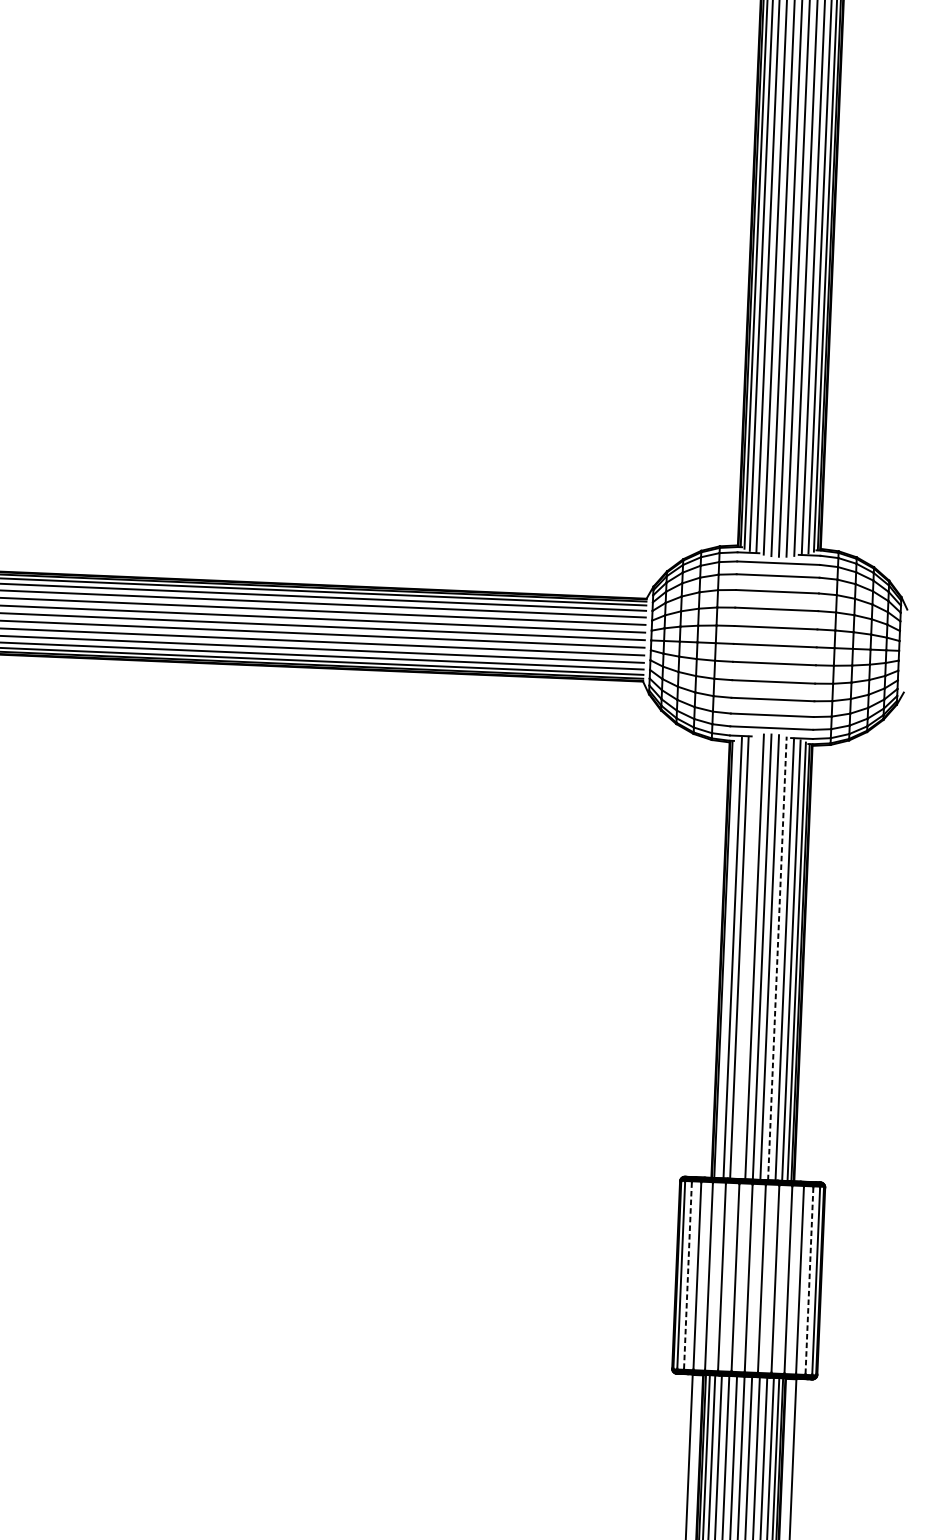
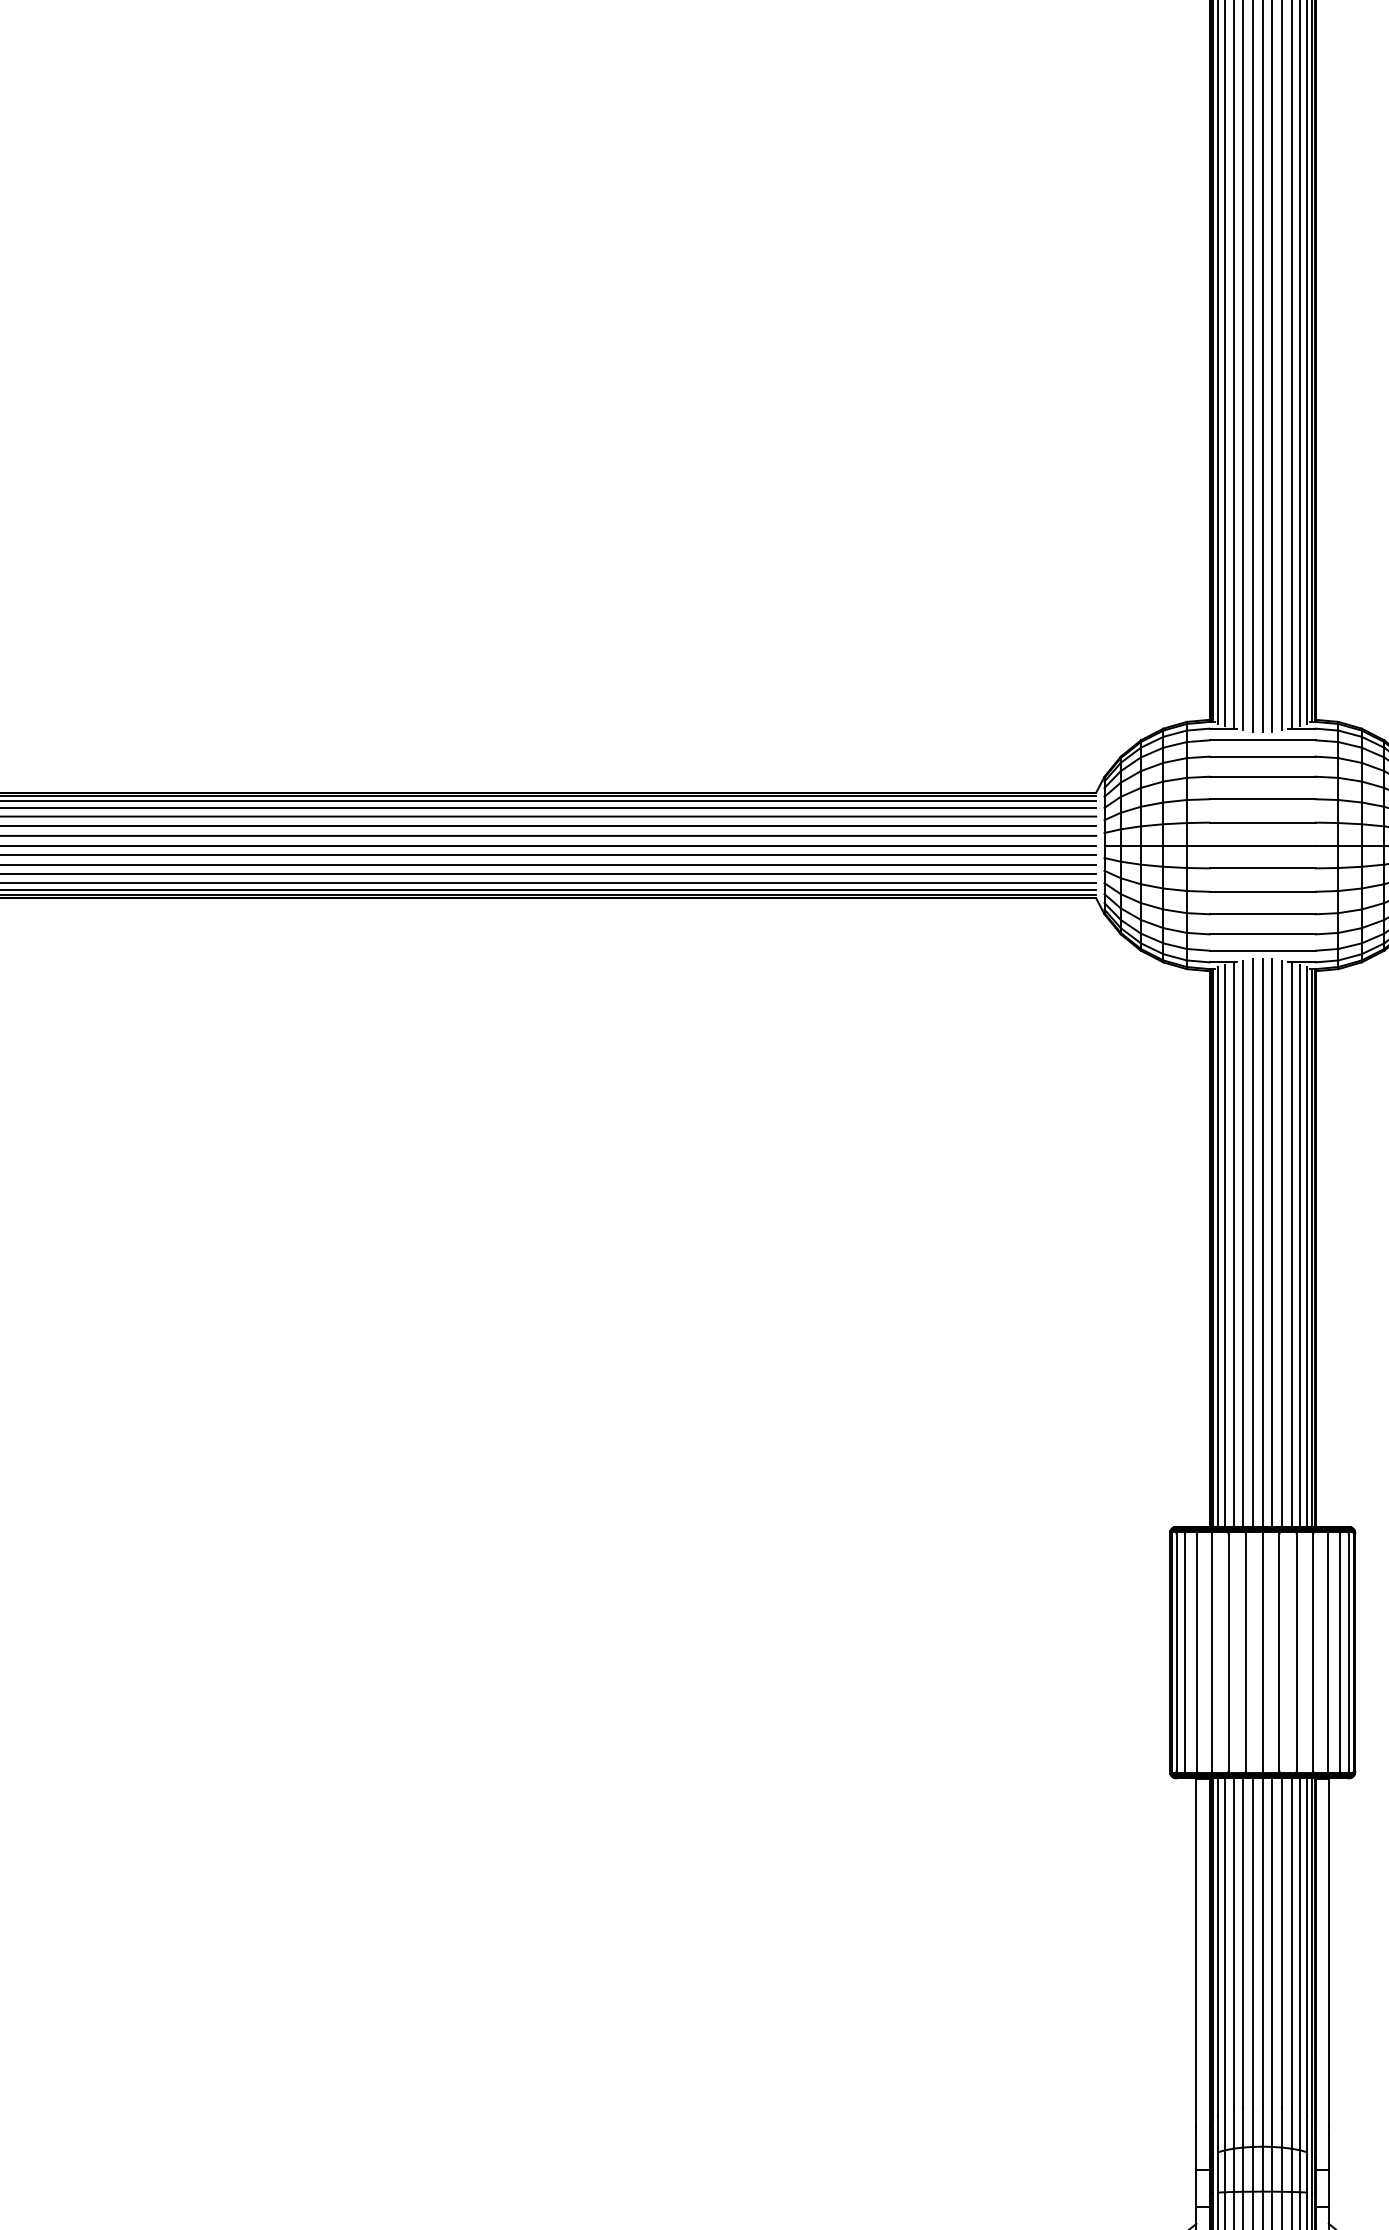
line: (747, 956) -> (1243, 1243), added
line: (727, 958) -> (1218, 1246), added
line: (777, 958) -> (1282, 1243), dashed -> solid
line: (688, 1275) -> (1185, 1652), dashed -> solid
line: (809, 1280) -> (1340, 1652), dashed -> solid

